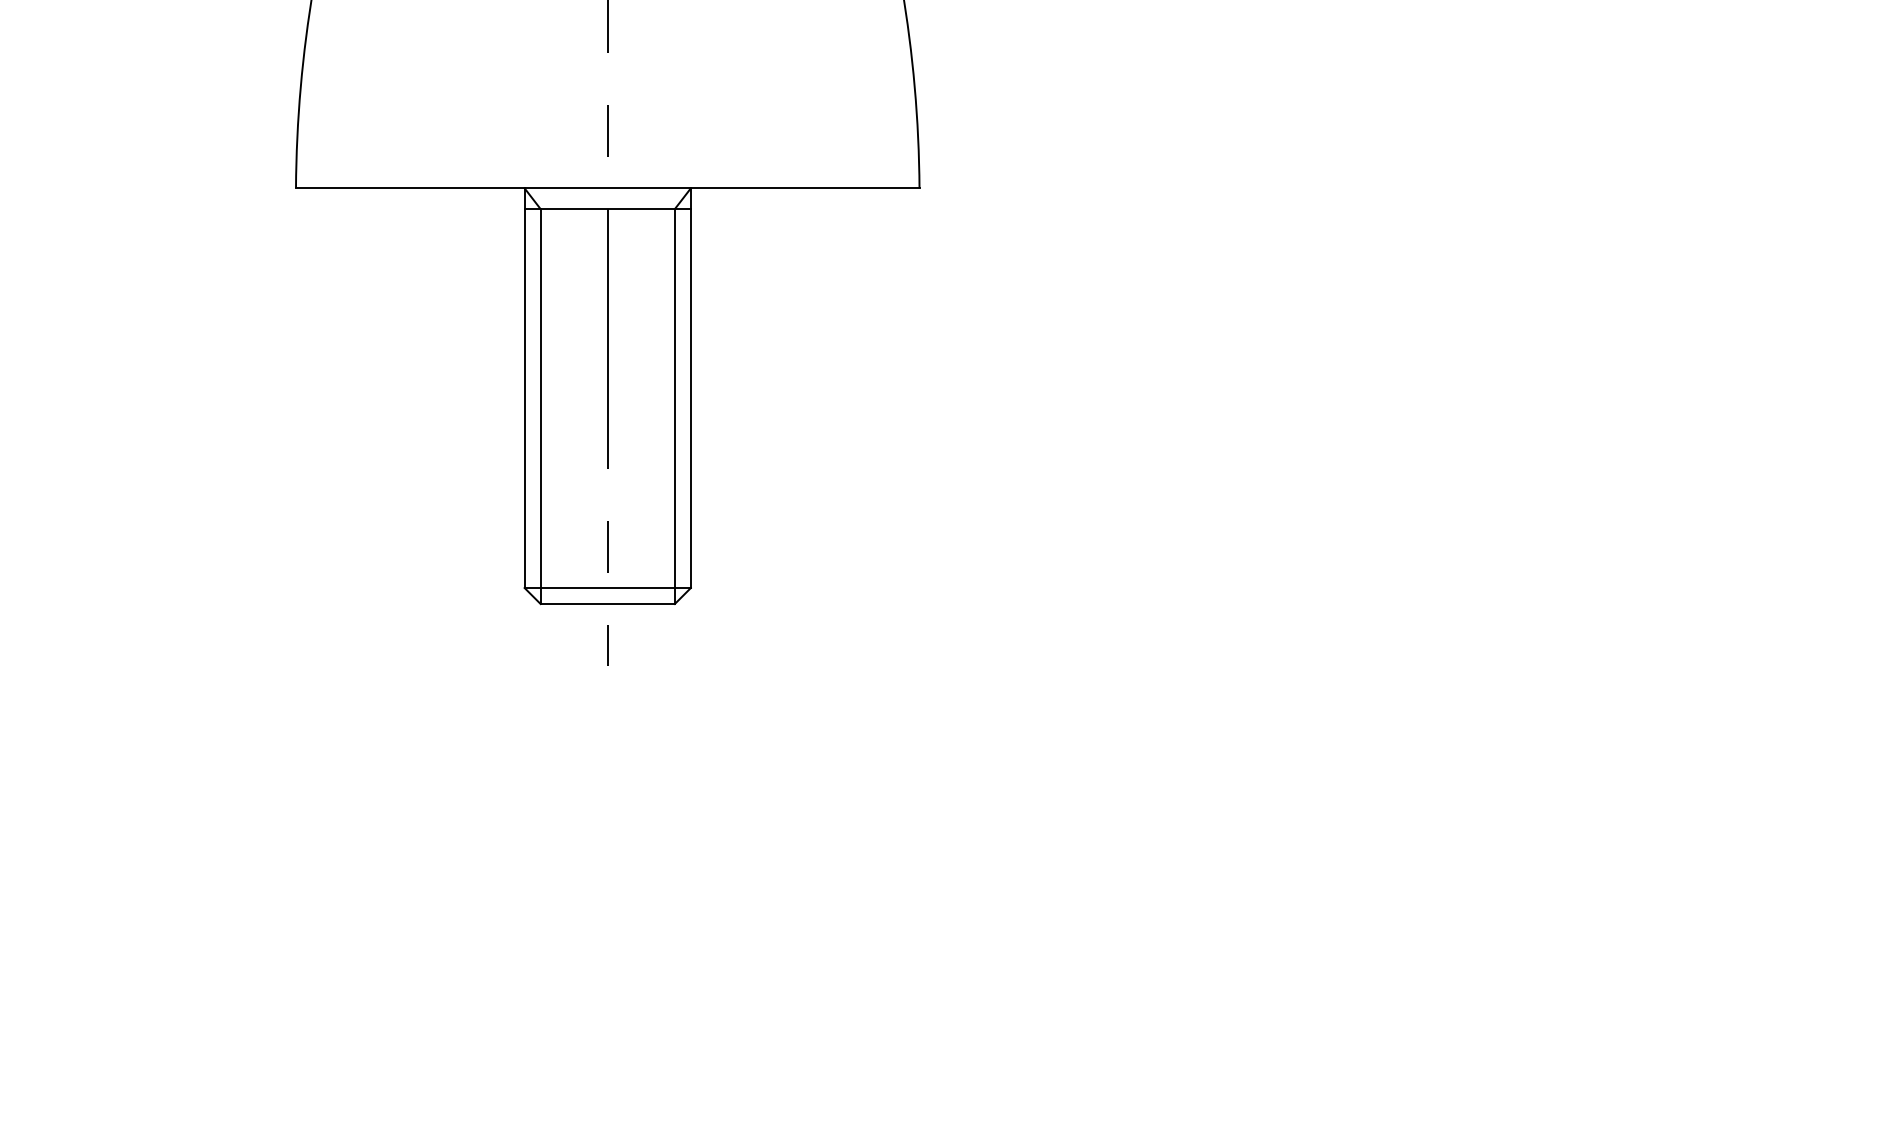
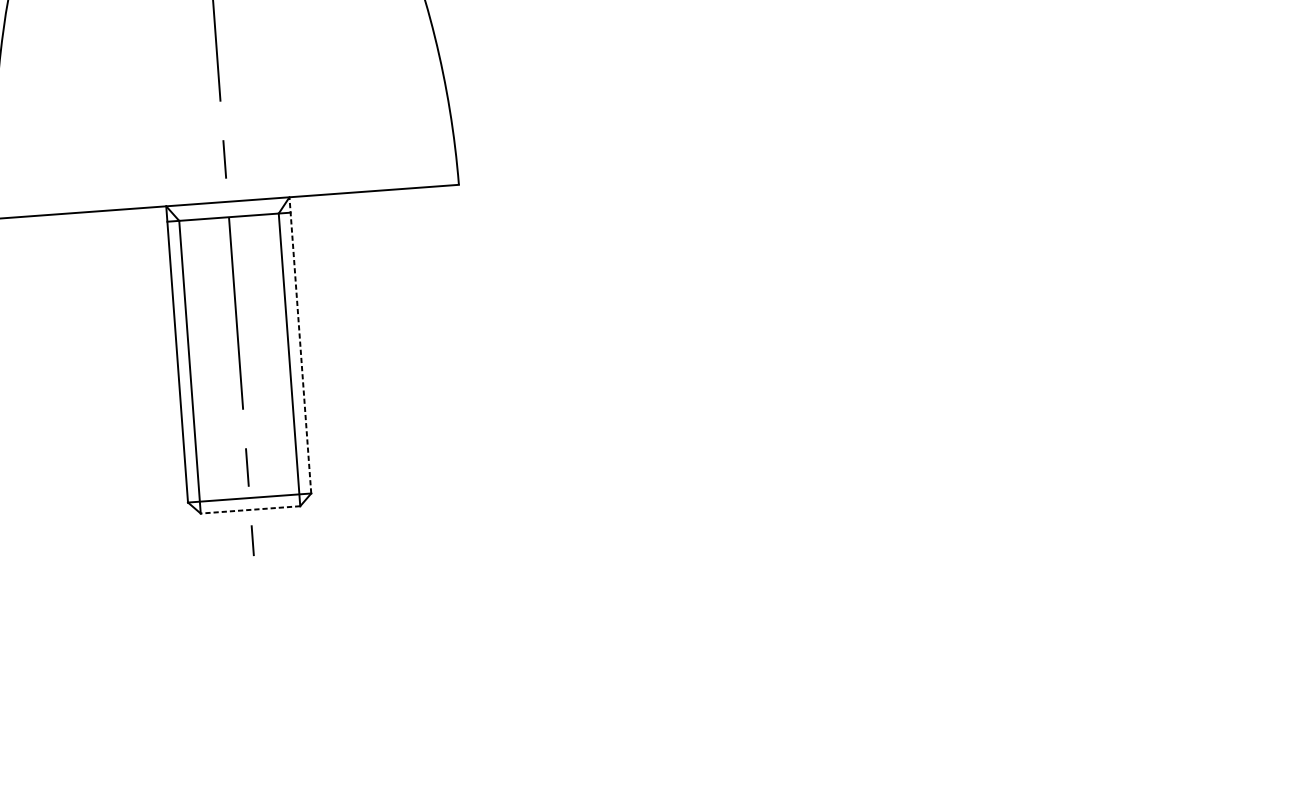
line: (690, 388) -> (300, 345), solid -> dashed
line: (607, 604) -> (250, 510), solid -> dashed

